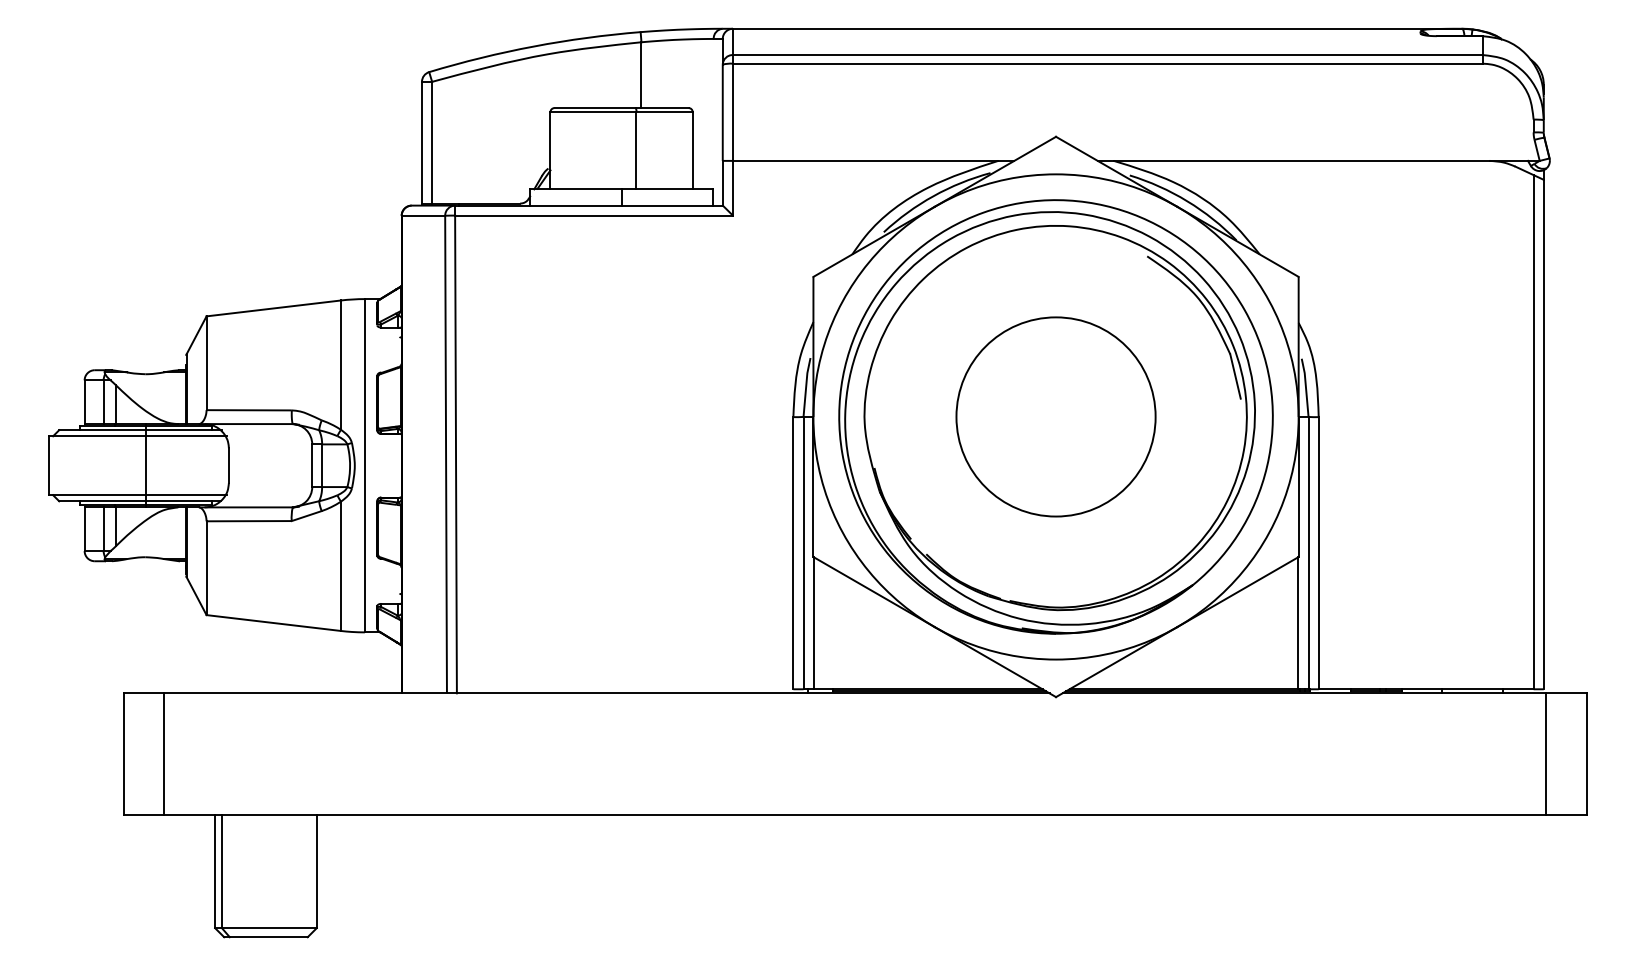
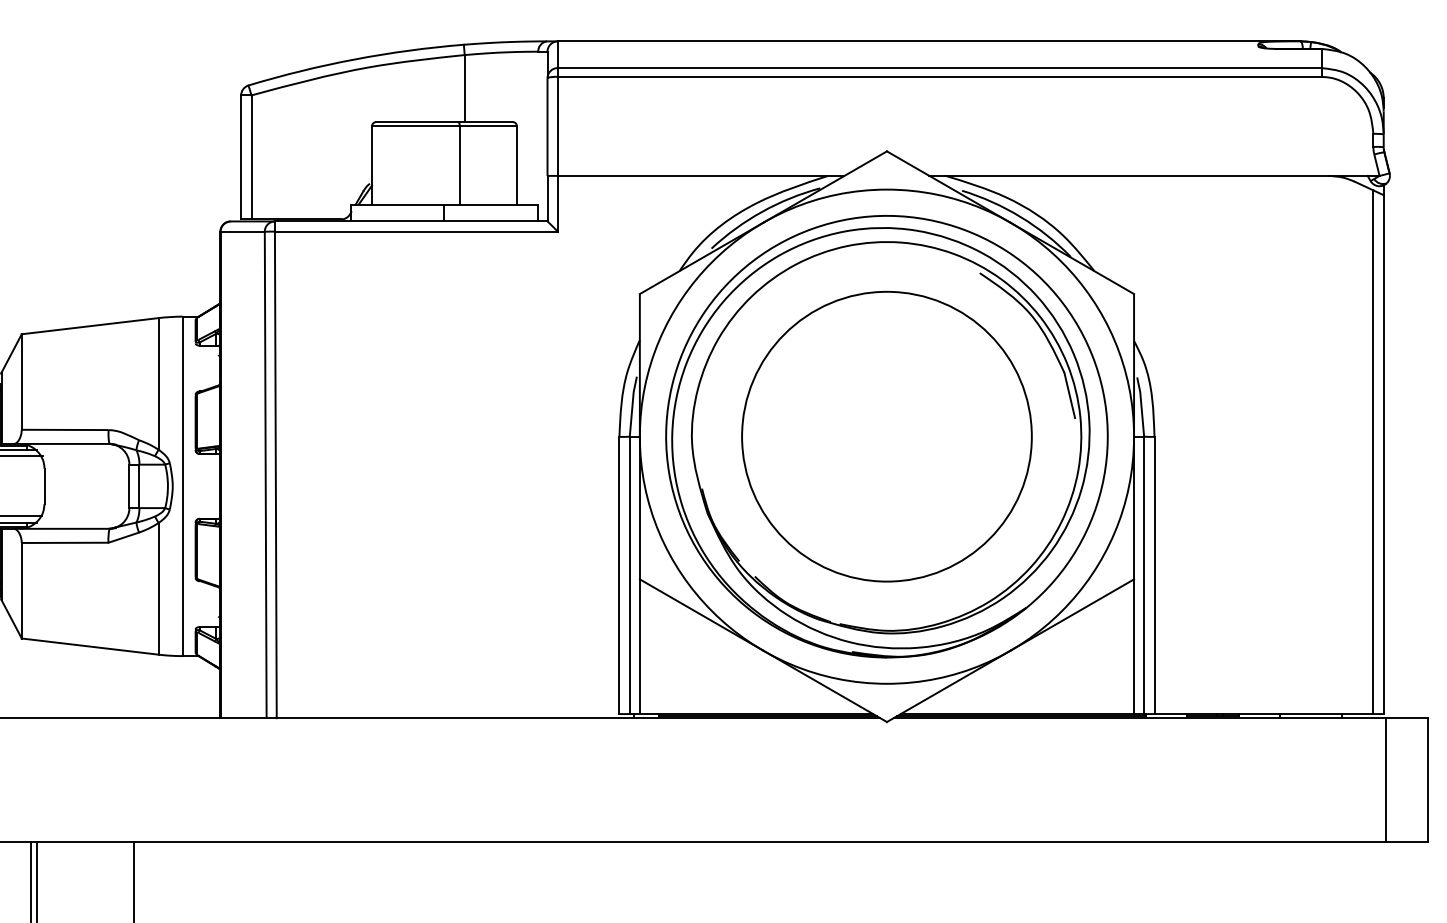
circle: (1055, 416) -> (886, 436), size x1.43

